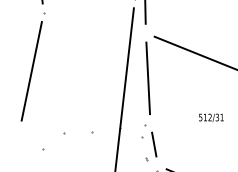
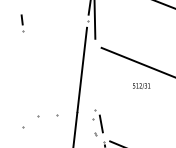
line: (31, 71) -> (14, 72), removed
line: (147, 78) -> (96, 77), removed
text: (211, 116) -> (141, 85), moved

